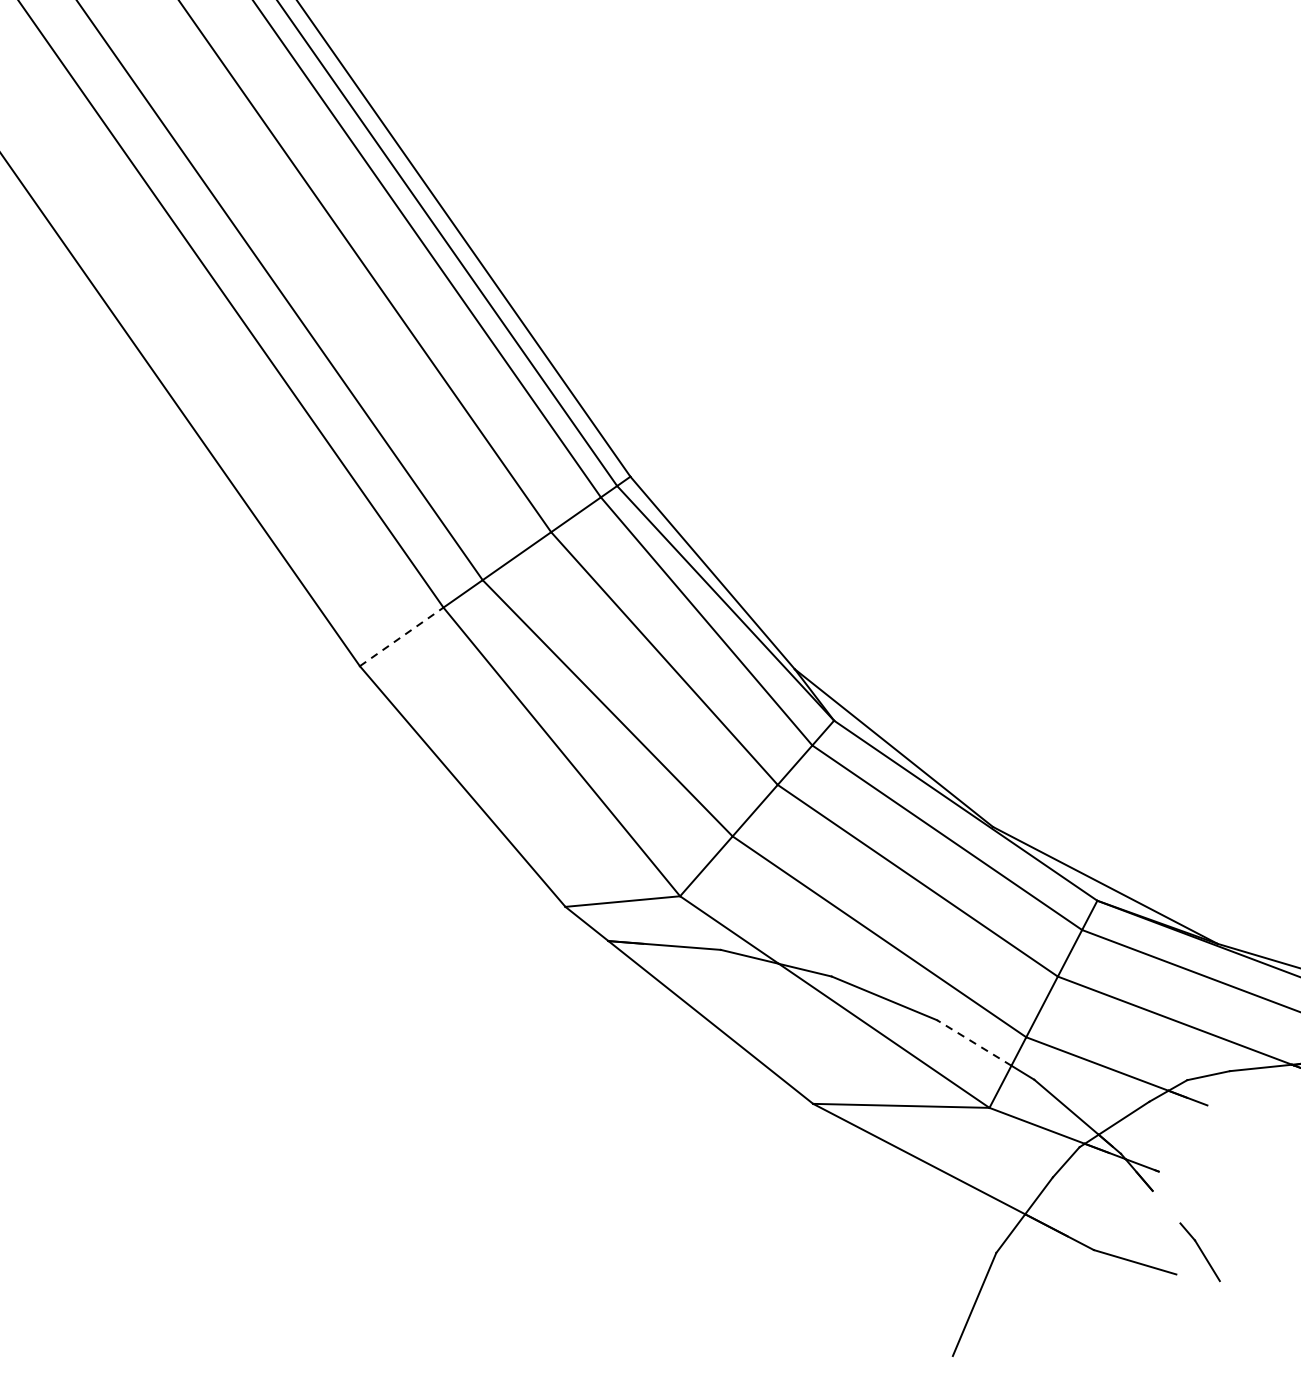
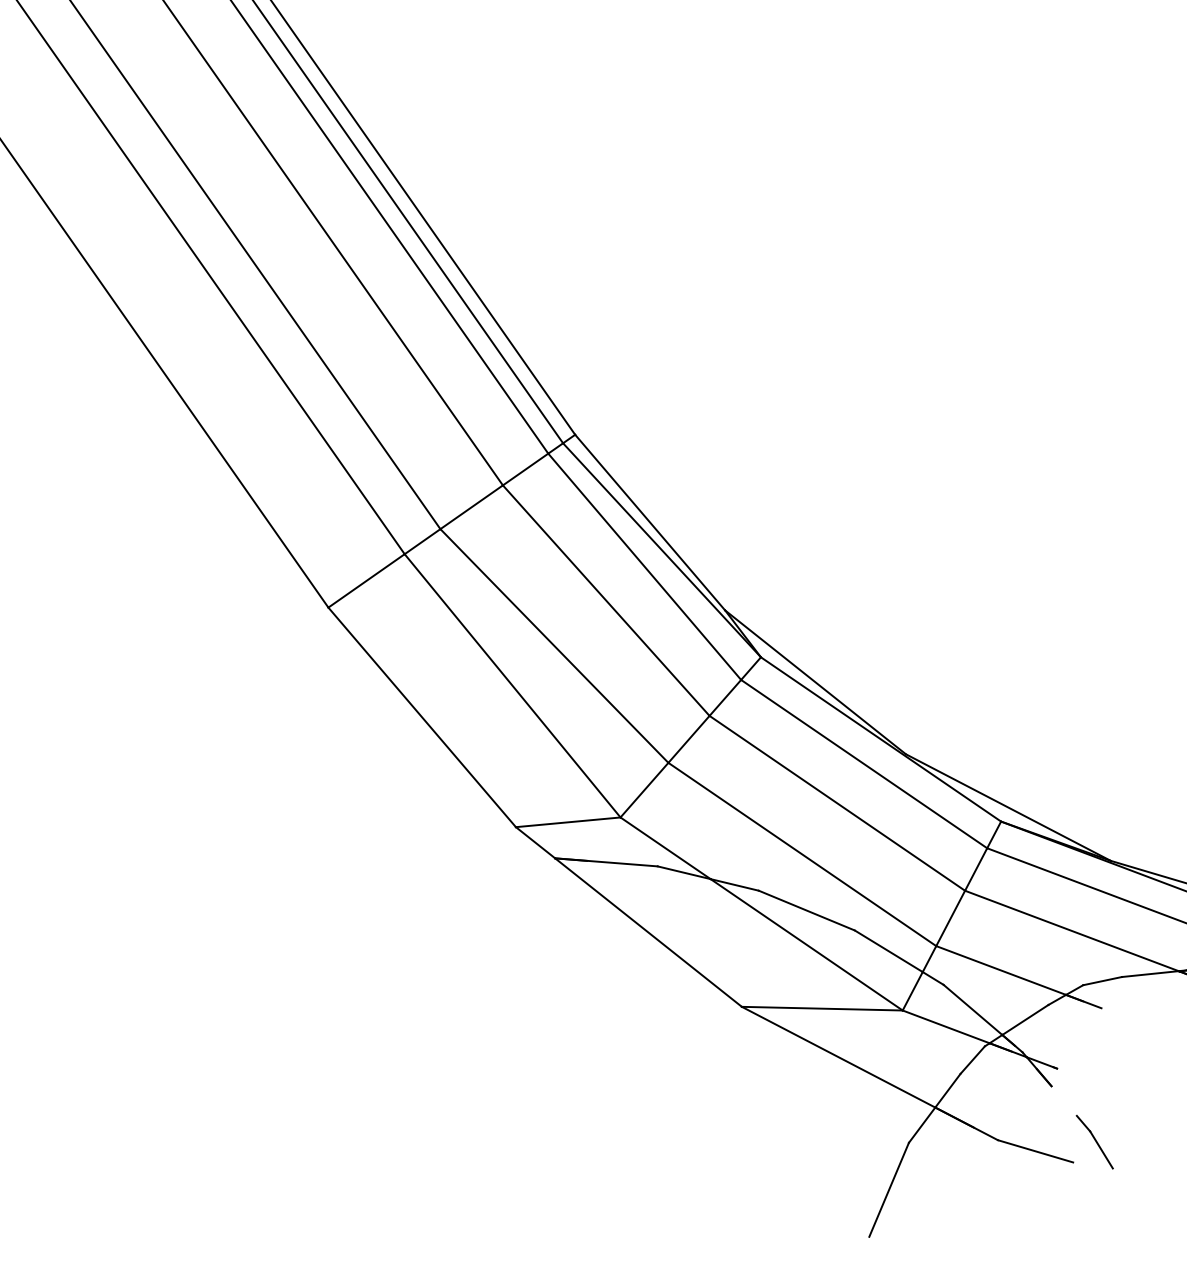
line: (401, 636) -> (366, 580), dashed -> solid
line: (973, 1043) -> (888, 951), dashed -> solid

